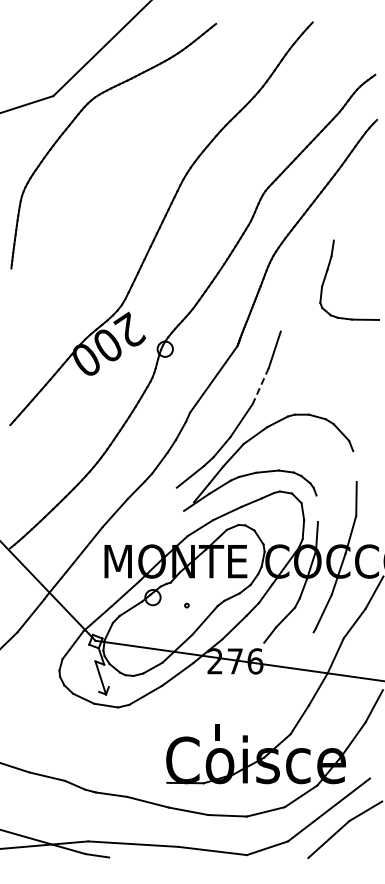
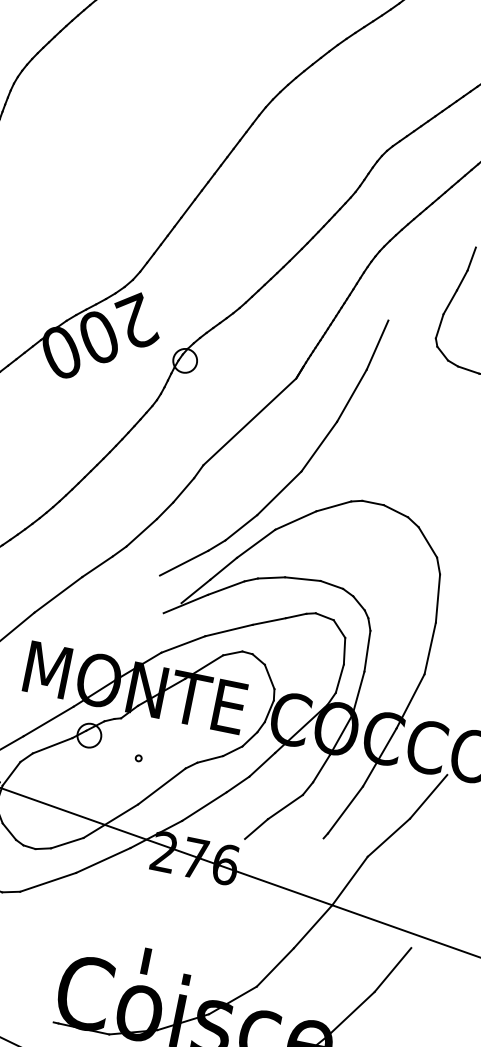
line: (284, 314) -> (377, 344), added
line: (260, 386) -> (318, 447), dashed -> solid
line: (354, 466) -> (437, 598), added
line: (317, 508) -> (367, 650), added

